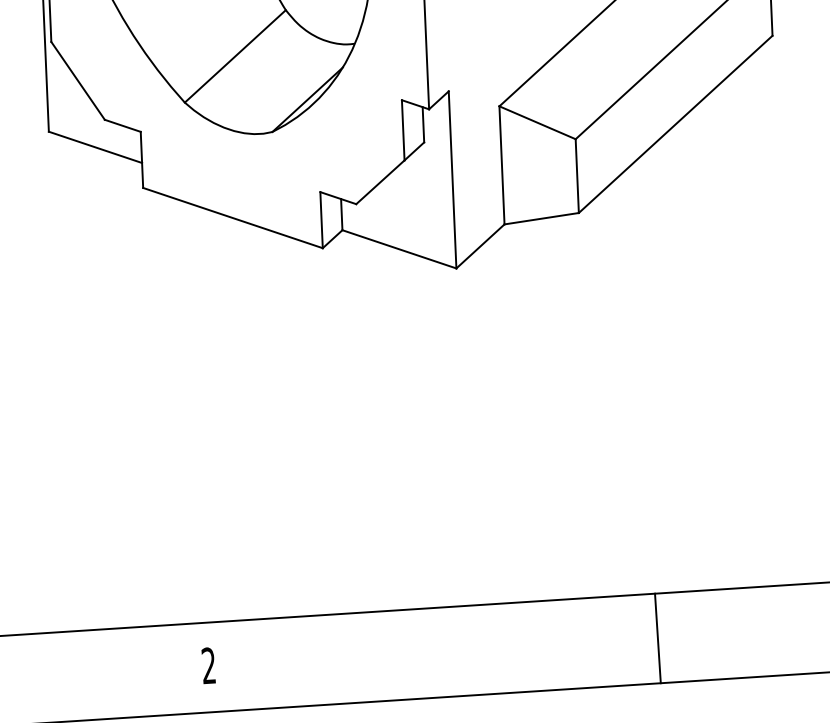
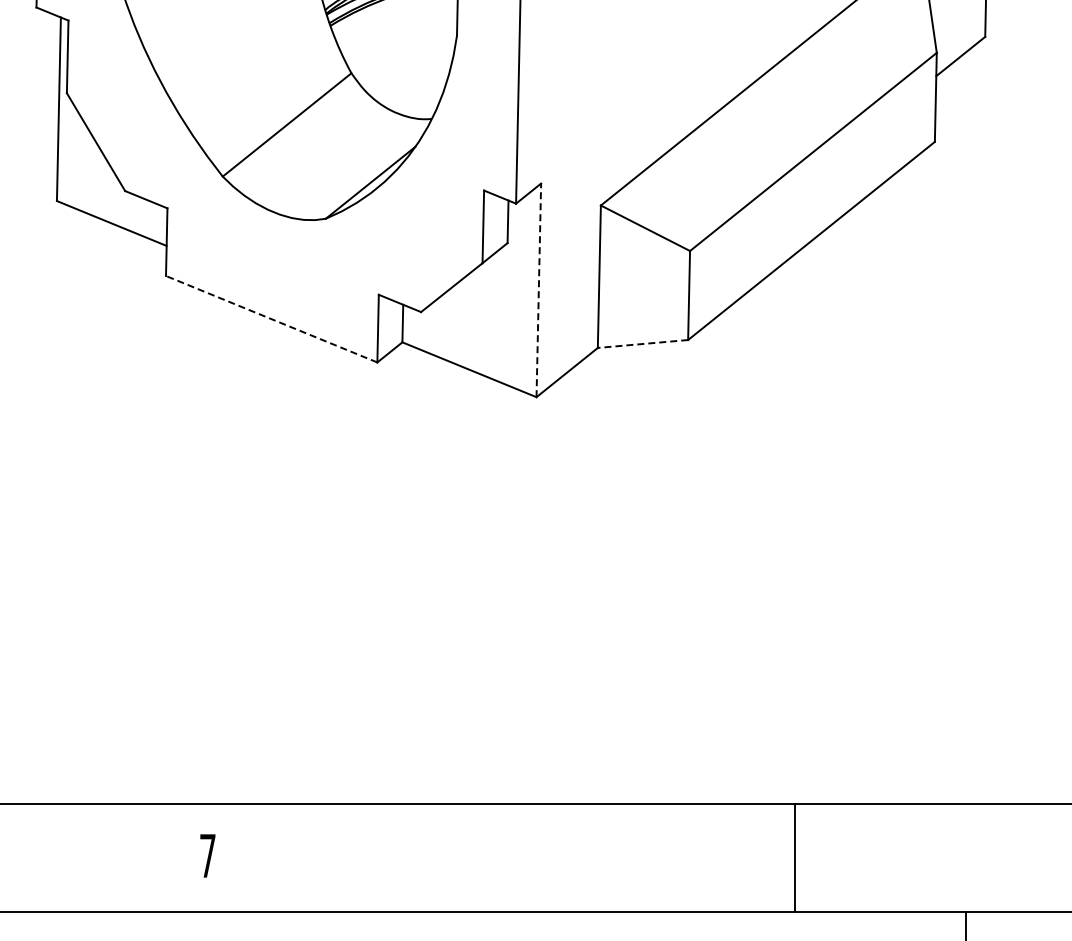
line: (452, 180) -> (538, 290), solid -> dashed
line: (232, 218) -> (271, 319), solid -> dashed
line: (541, 219) -> (642, 344), solid -> dashed
line: (658, 638) -> (795, 857), moved
text: (208, 665) -> (207, 855), 2 -> 7

